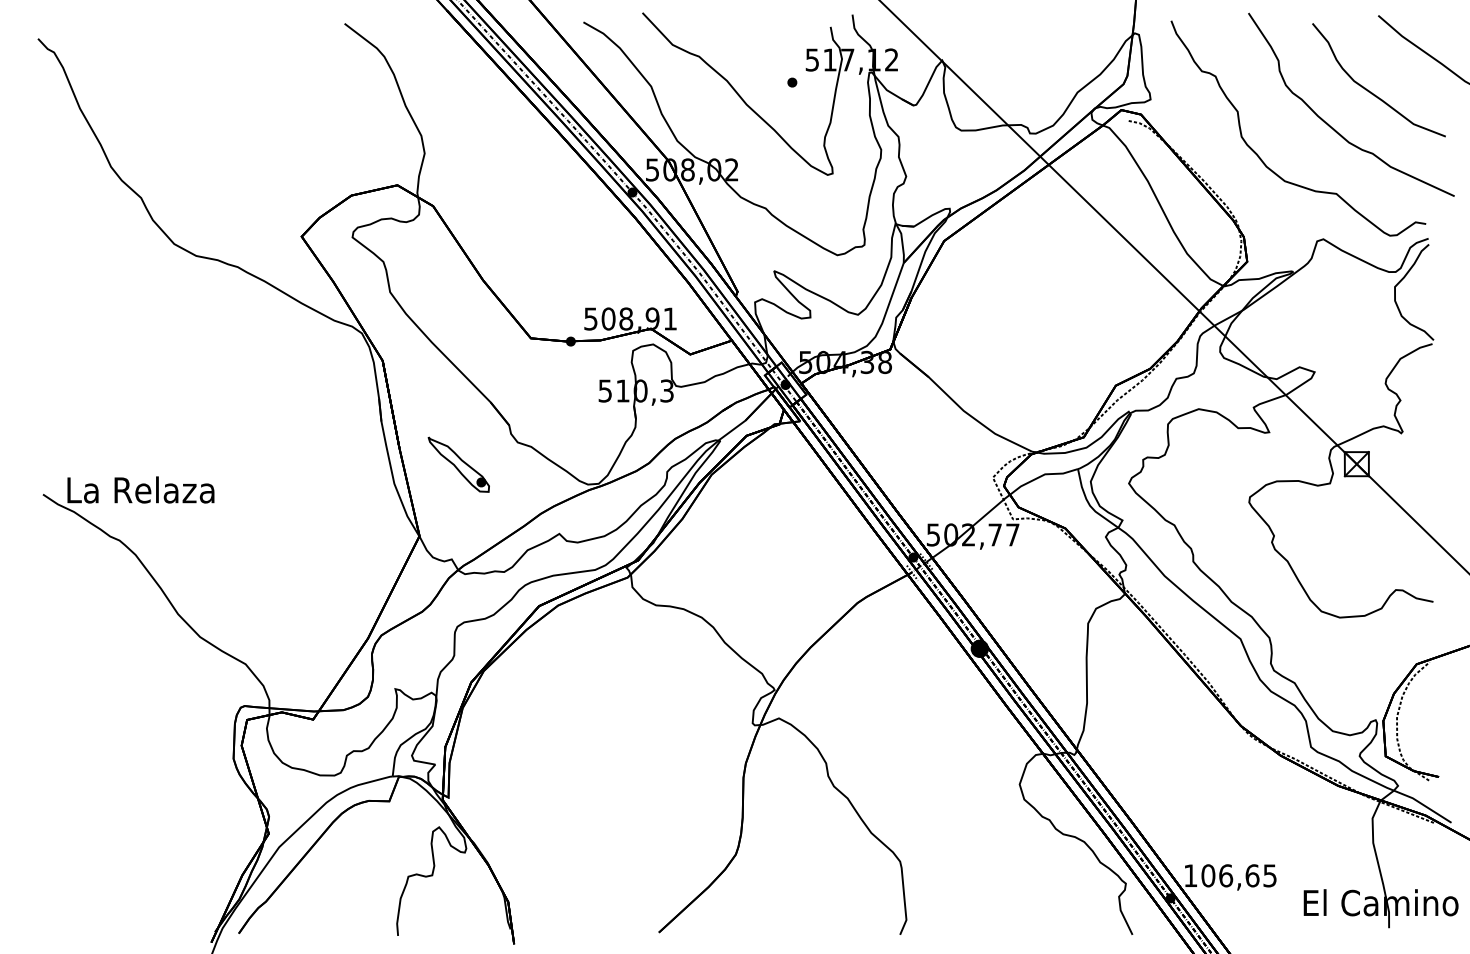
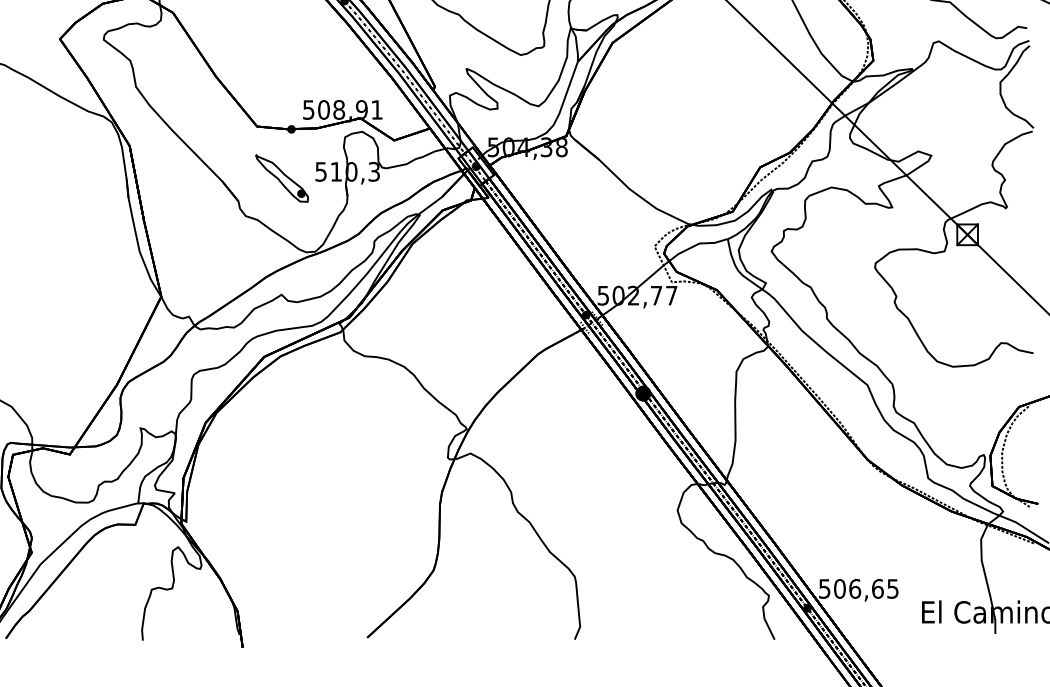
part: (458, 464) -> (281, 178), moved
text: (1190, 875) -> (824, 588), 106,65 -> 506,65

